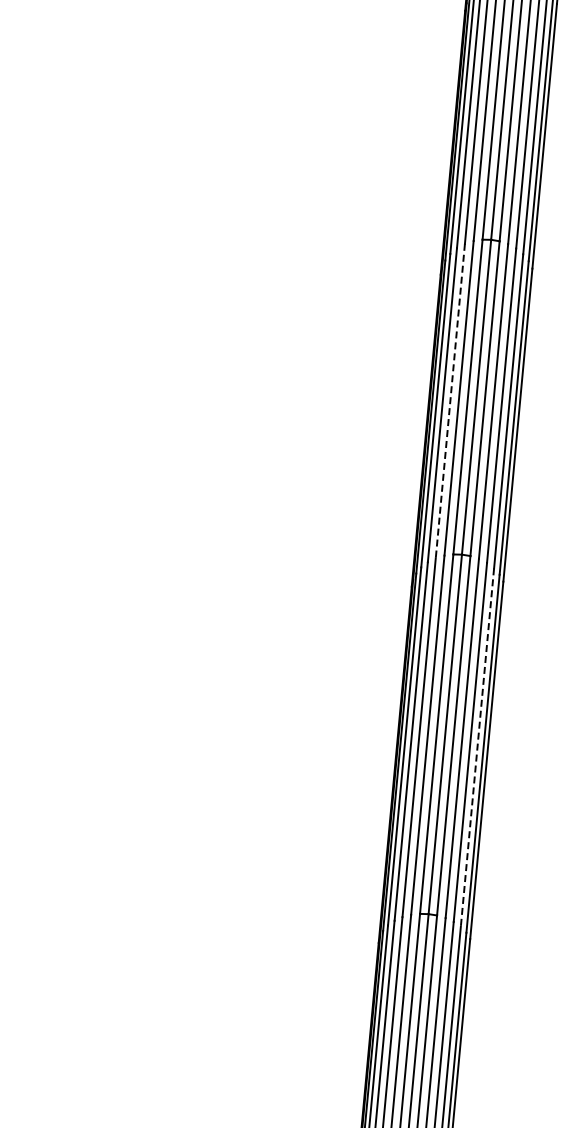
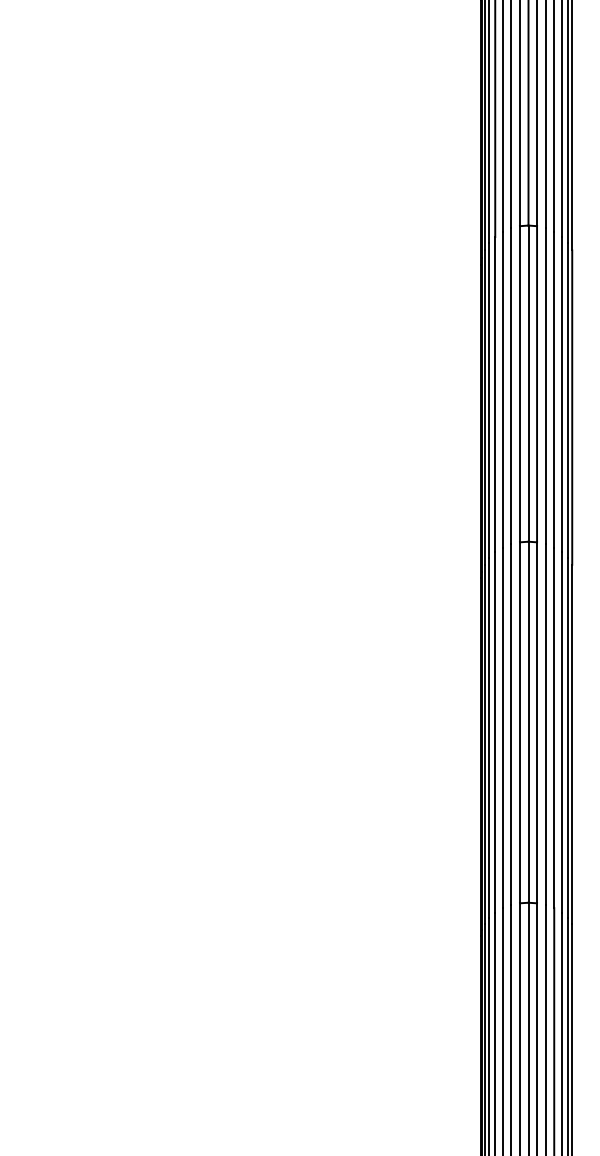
line: (450, 400) -> (502, 389), dashed -> solid
line: (477, 747) -> (561, 732), dashed -> solid

